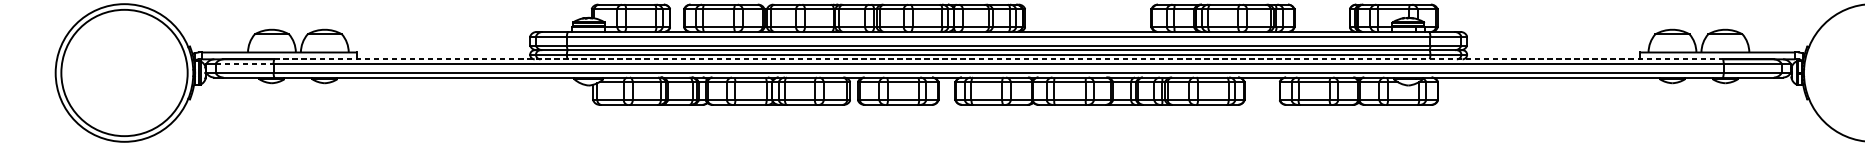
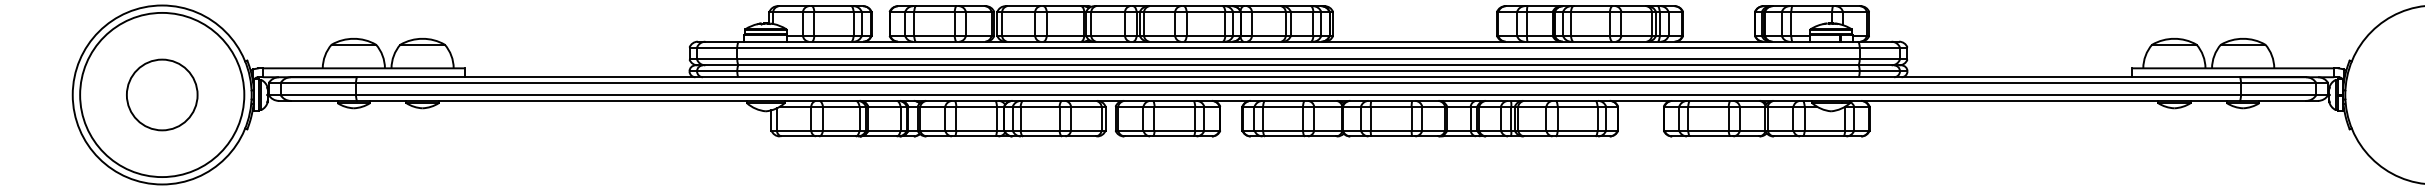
line: (999, 59) -> (1299, 77), dashed -> solid
line: (244, 64) -> (318, 83), dashed -> solid
circle: (124, 72) -> (162, 94), added

